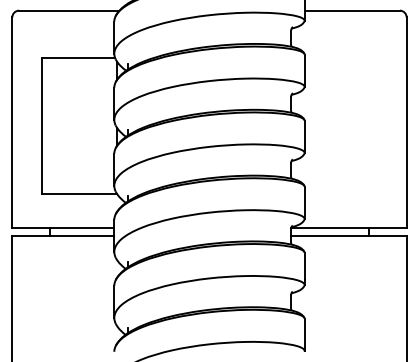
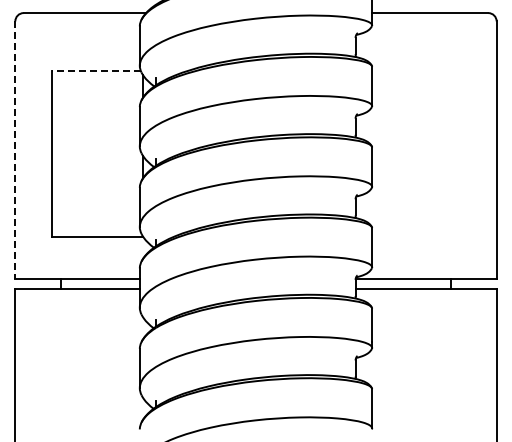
line: (78, 58) -> (96, 71), solid -> dashed
line: (12, 123) -> (15, 150), solid -> dashed

